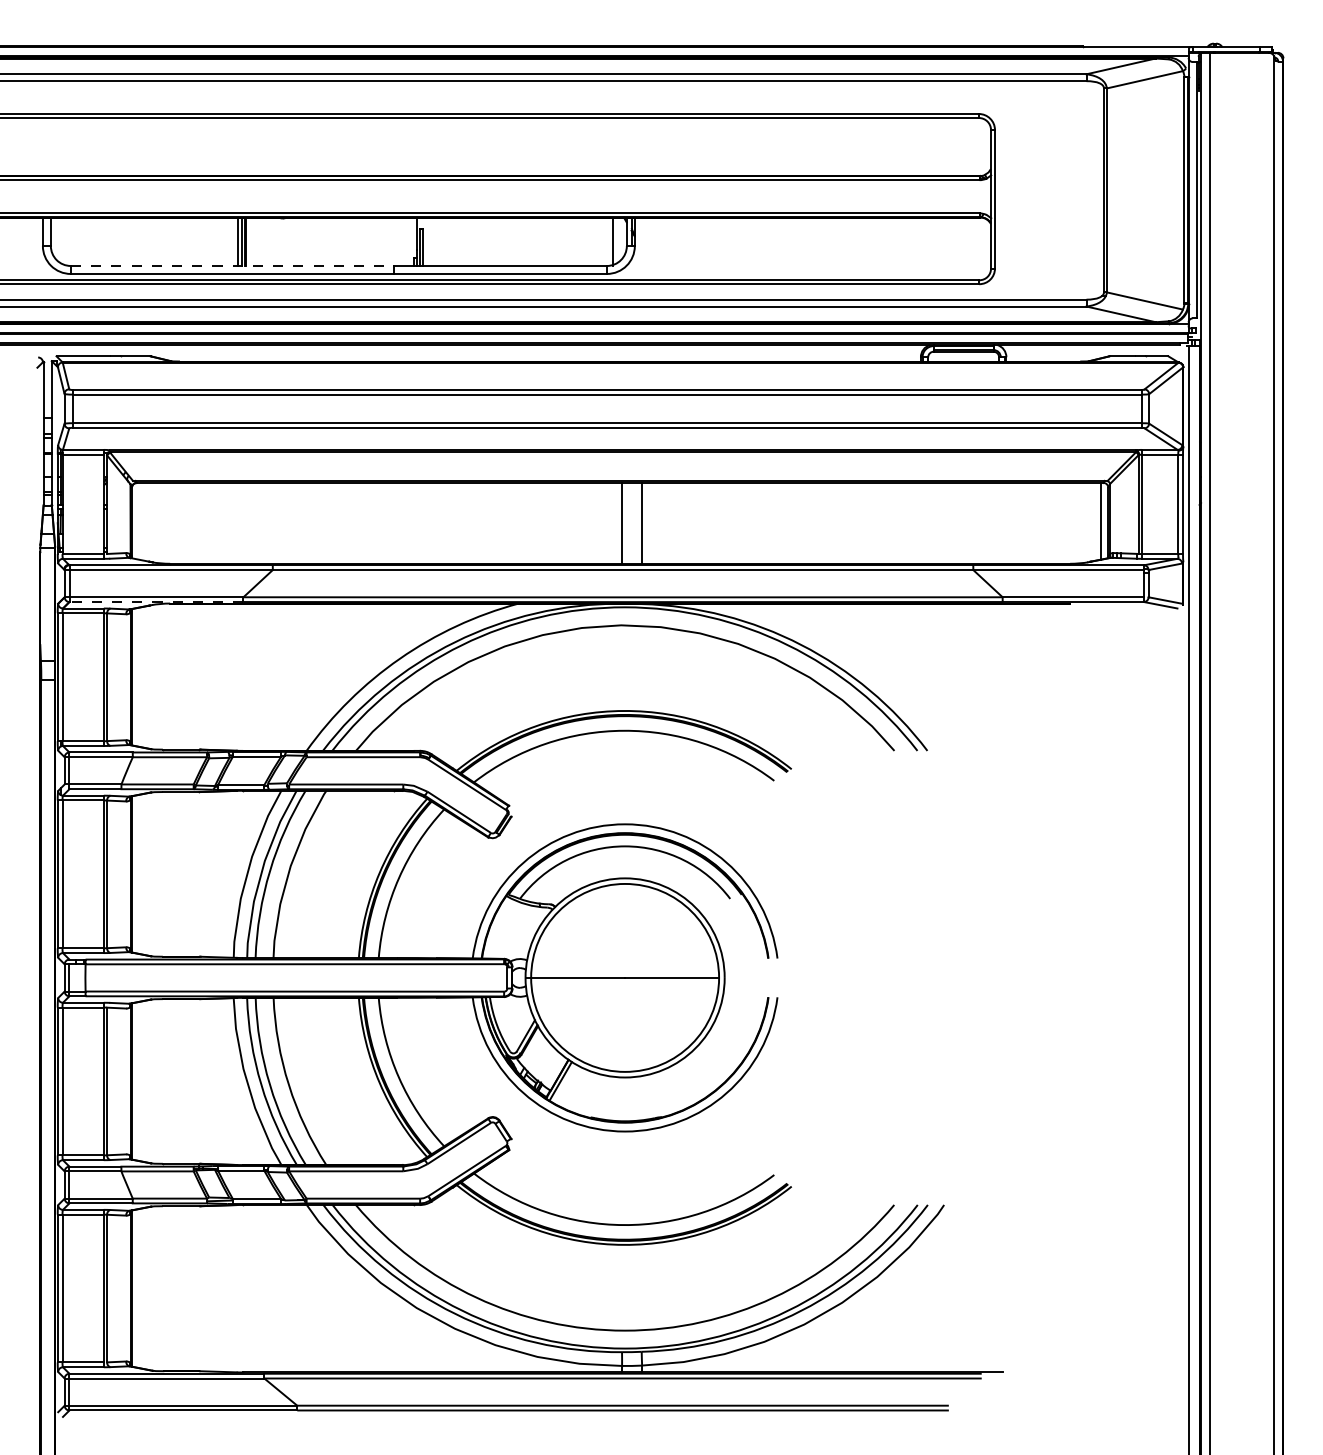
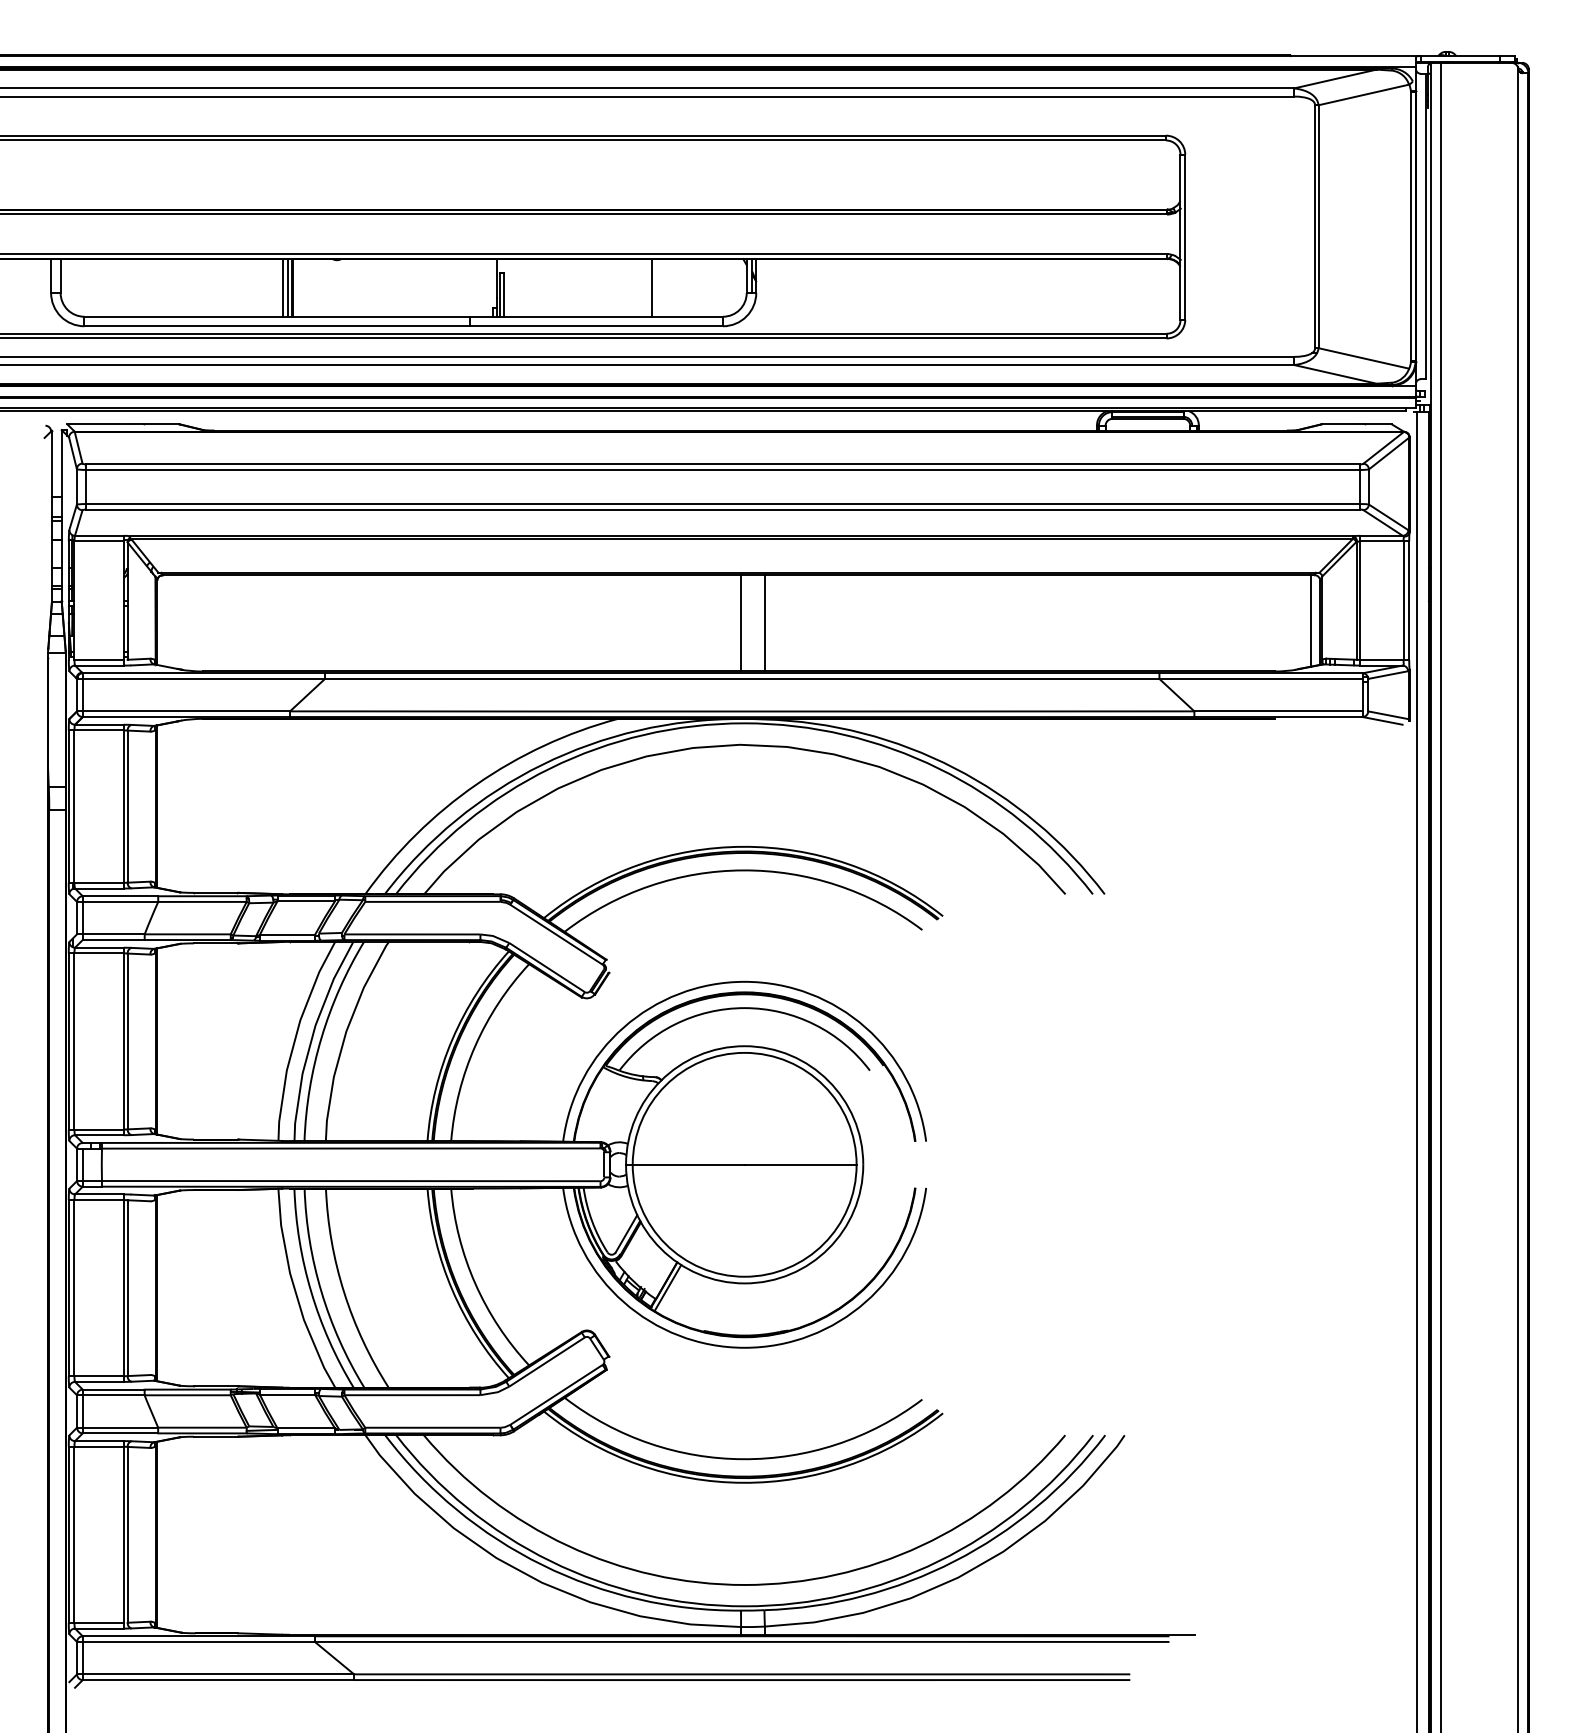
line: (612, 241) -> (651, 287), moved
line: (232, 265) -> (276, 316), dashed -> solid
line: (156, 602) -> (186, 717), dashed -> solid

